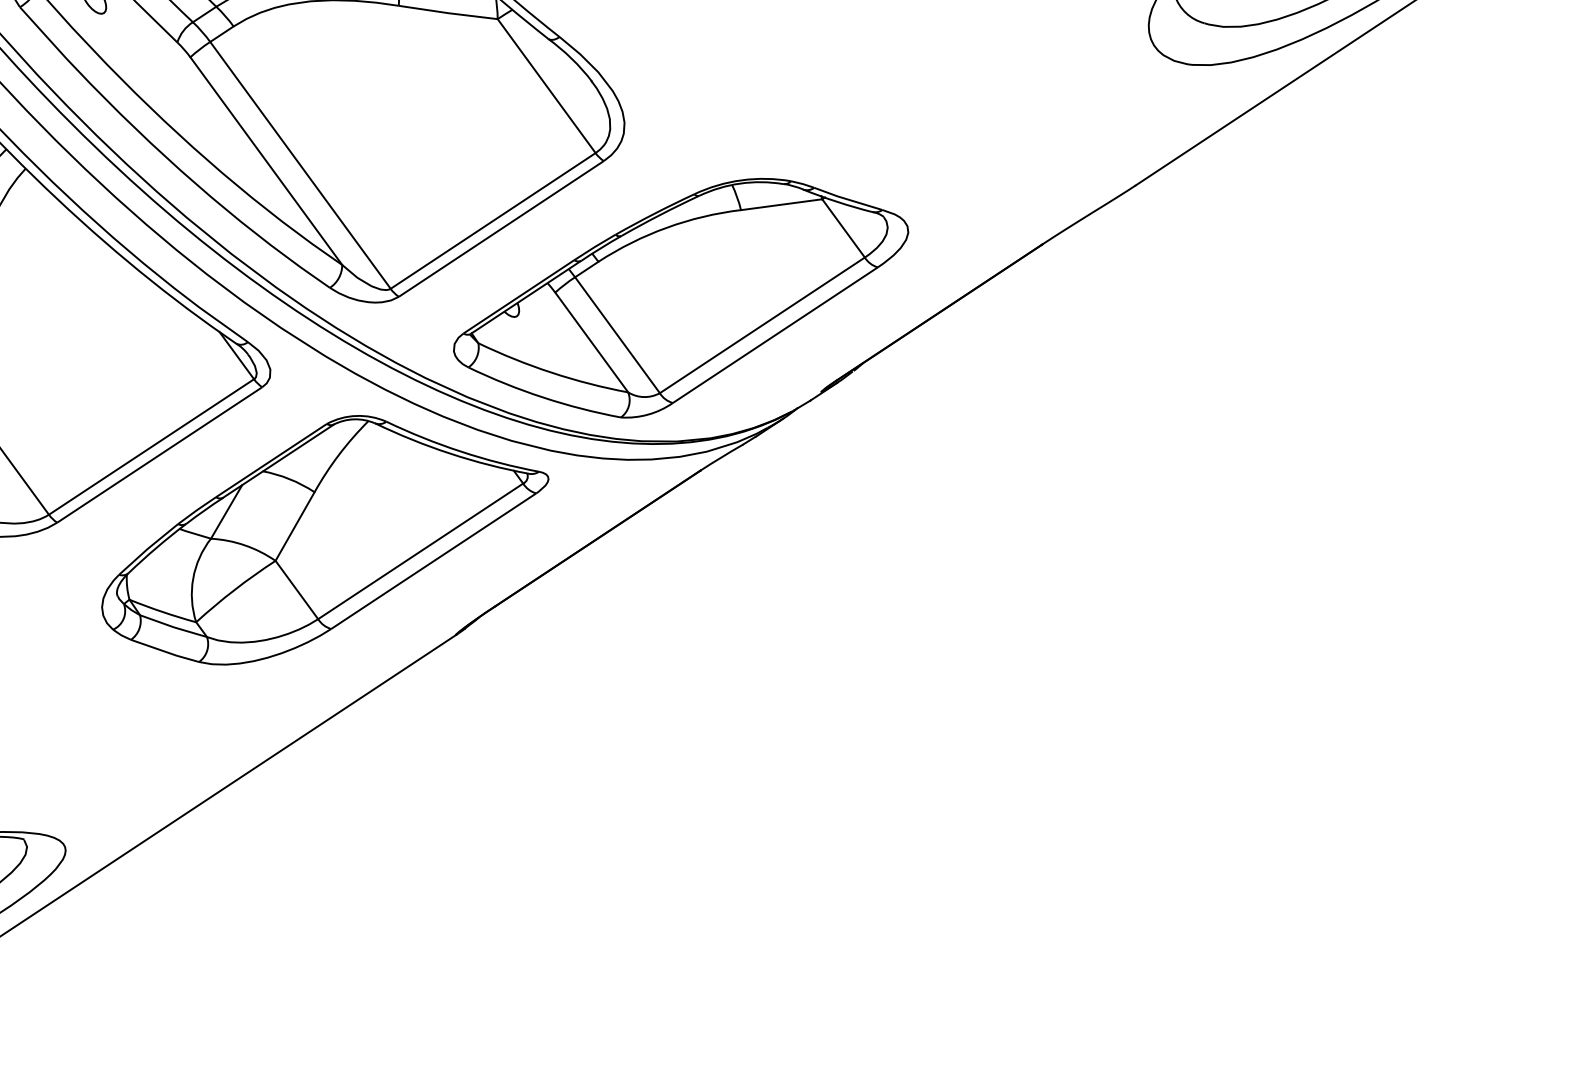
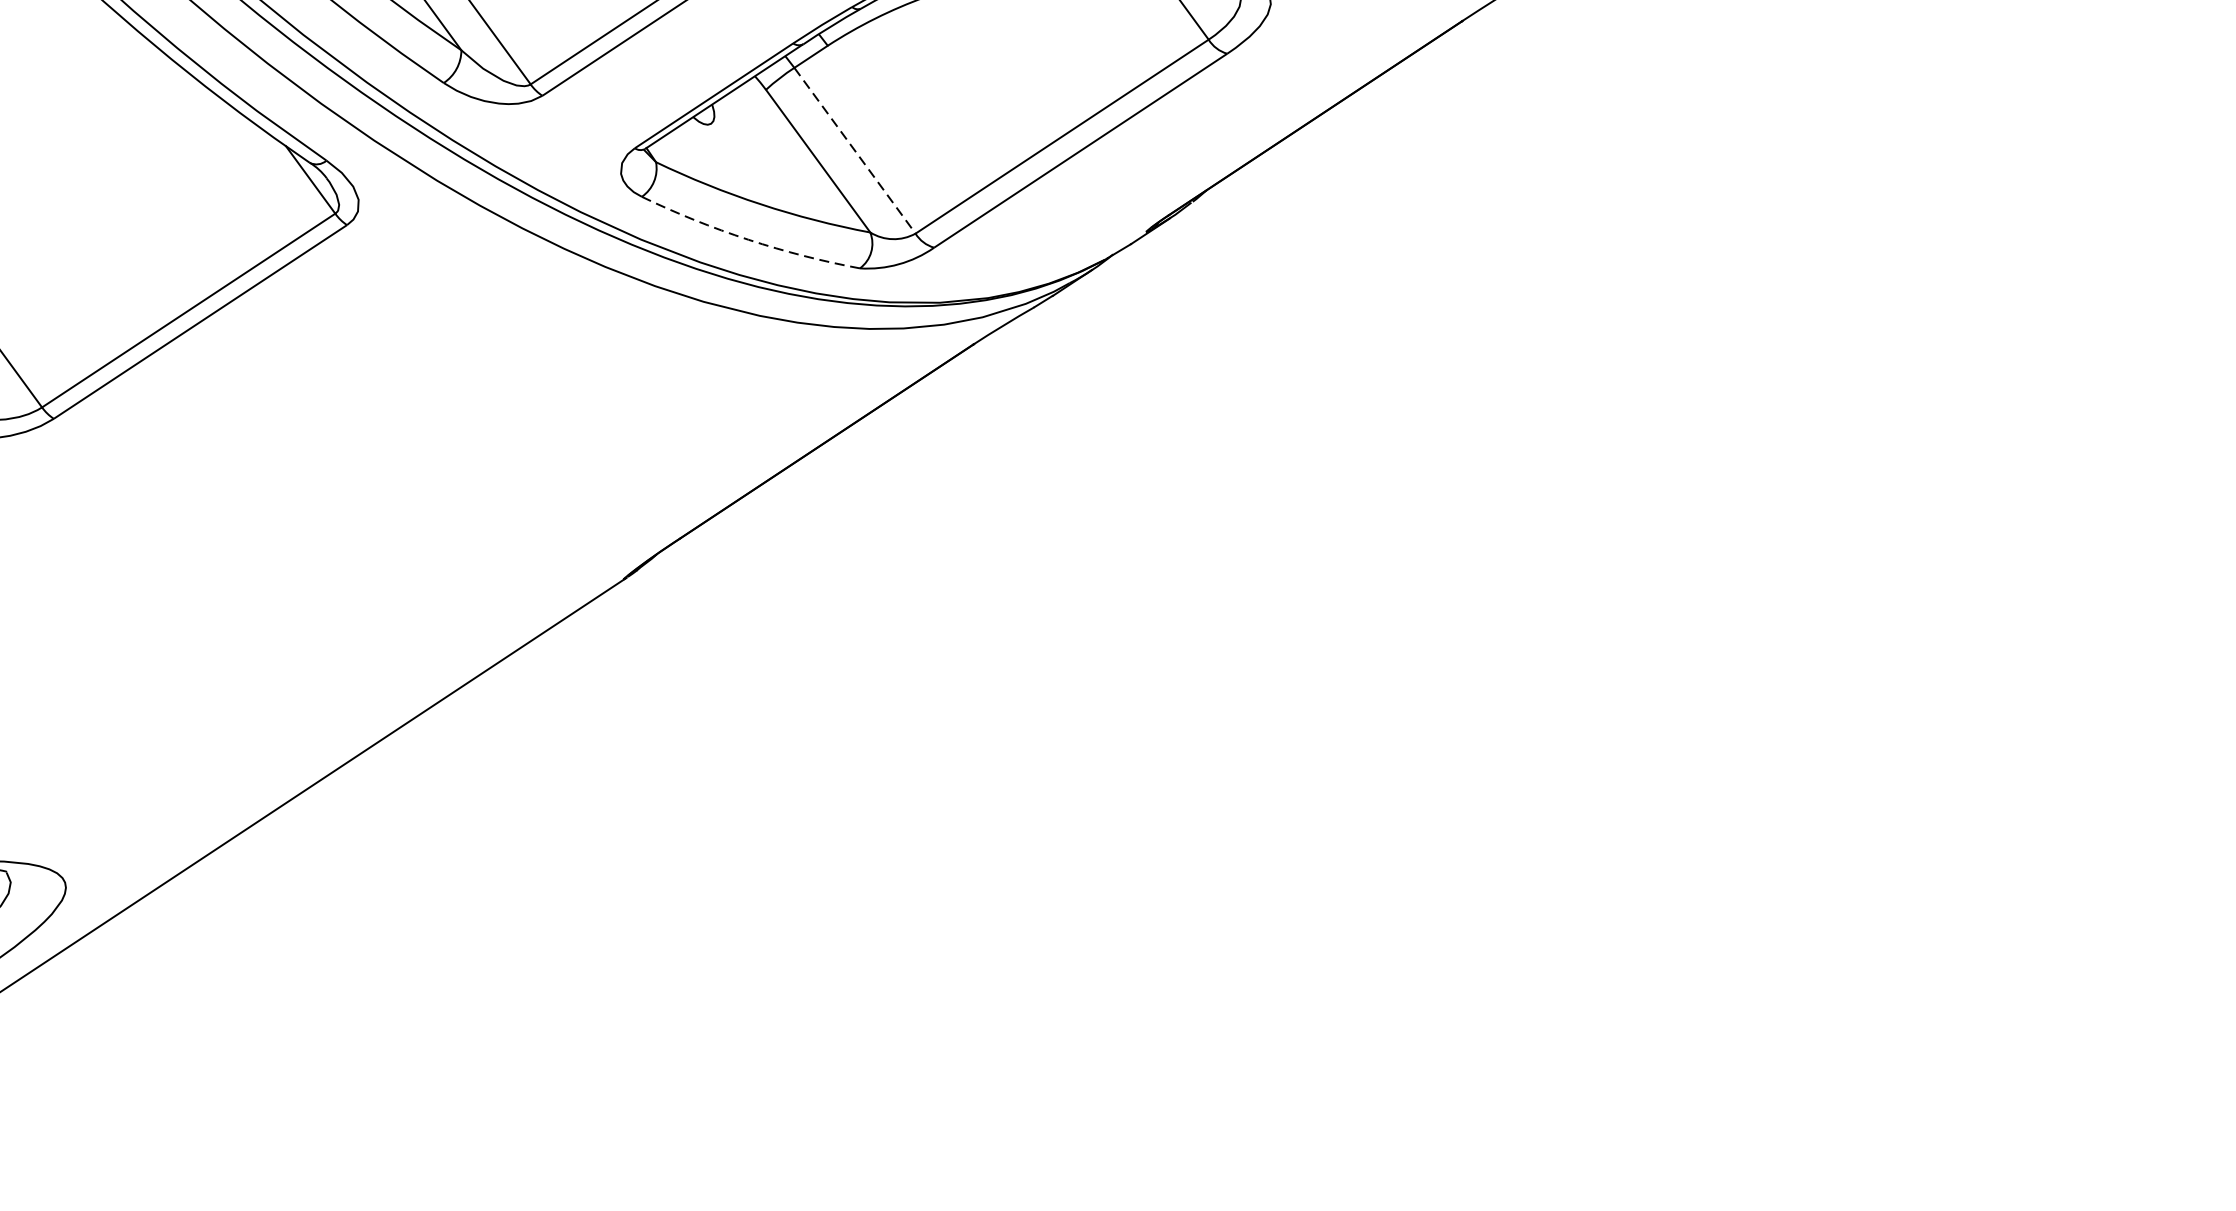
line: (617, 335) -> (854, 151), solid -> dashed
arc: (543, 397) -> (749, 239), solid -> dashed
part: (325, 540) -> (437, 444), removed

